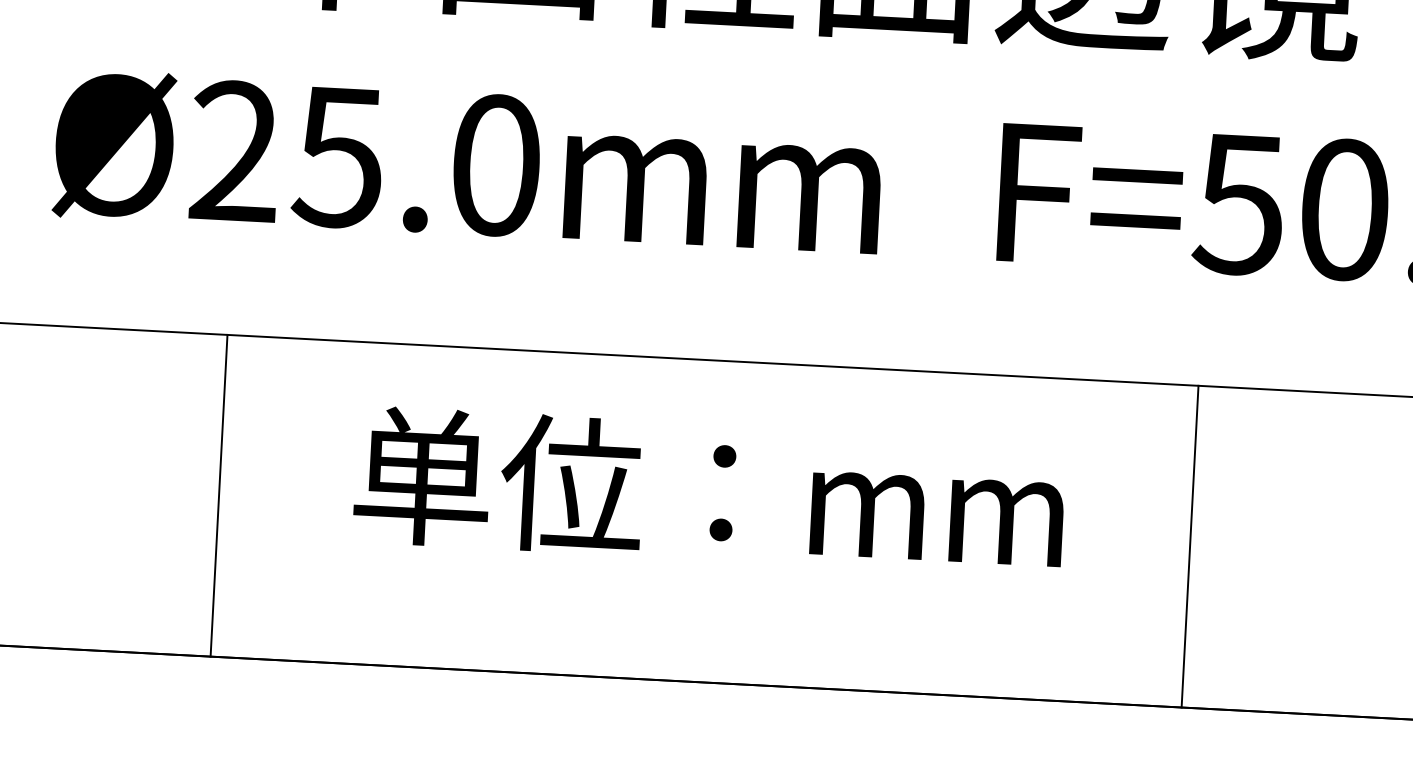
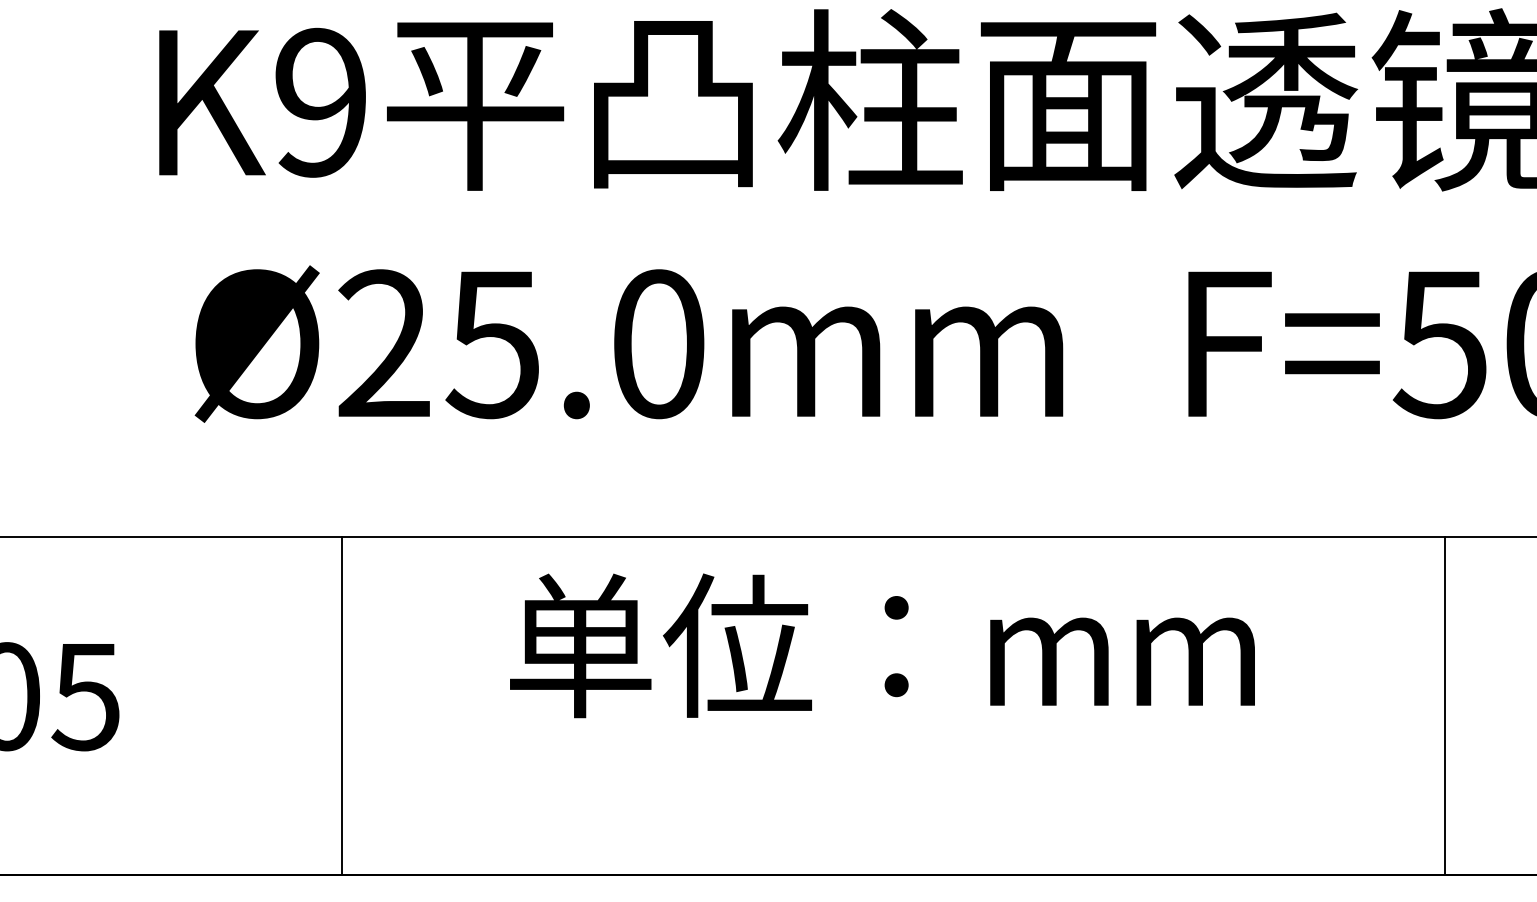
text: (709, 491) -> (882, 645), moved
line: (219, 495) -> (342, 705), moved
line: (1190, 546) -> (1444, 705), moved

